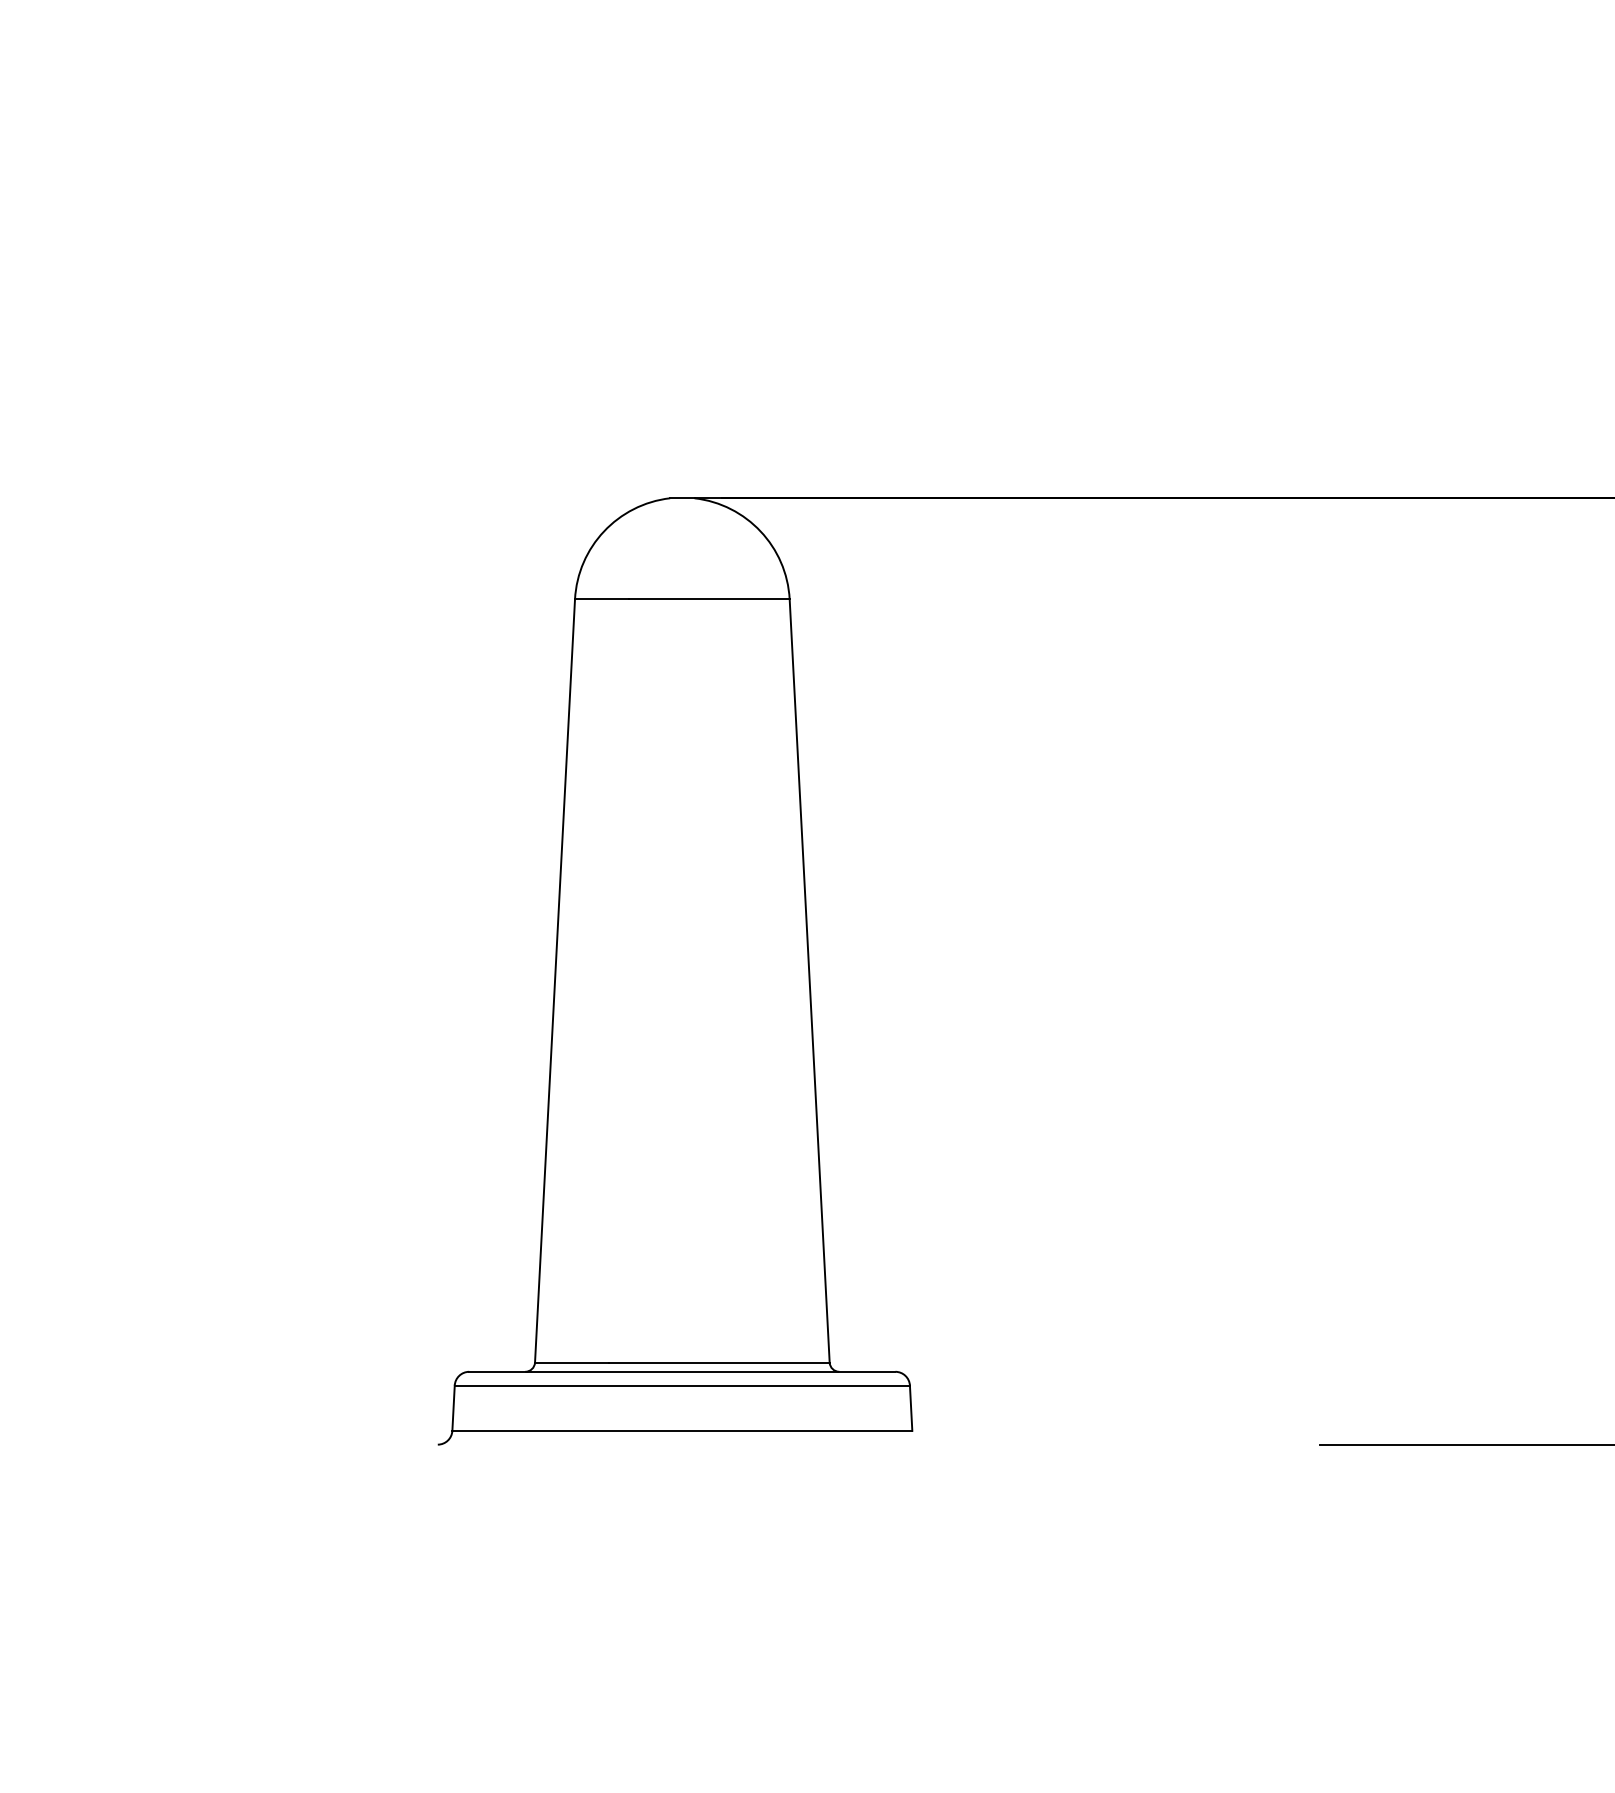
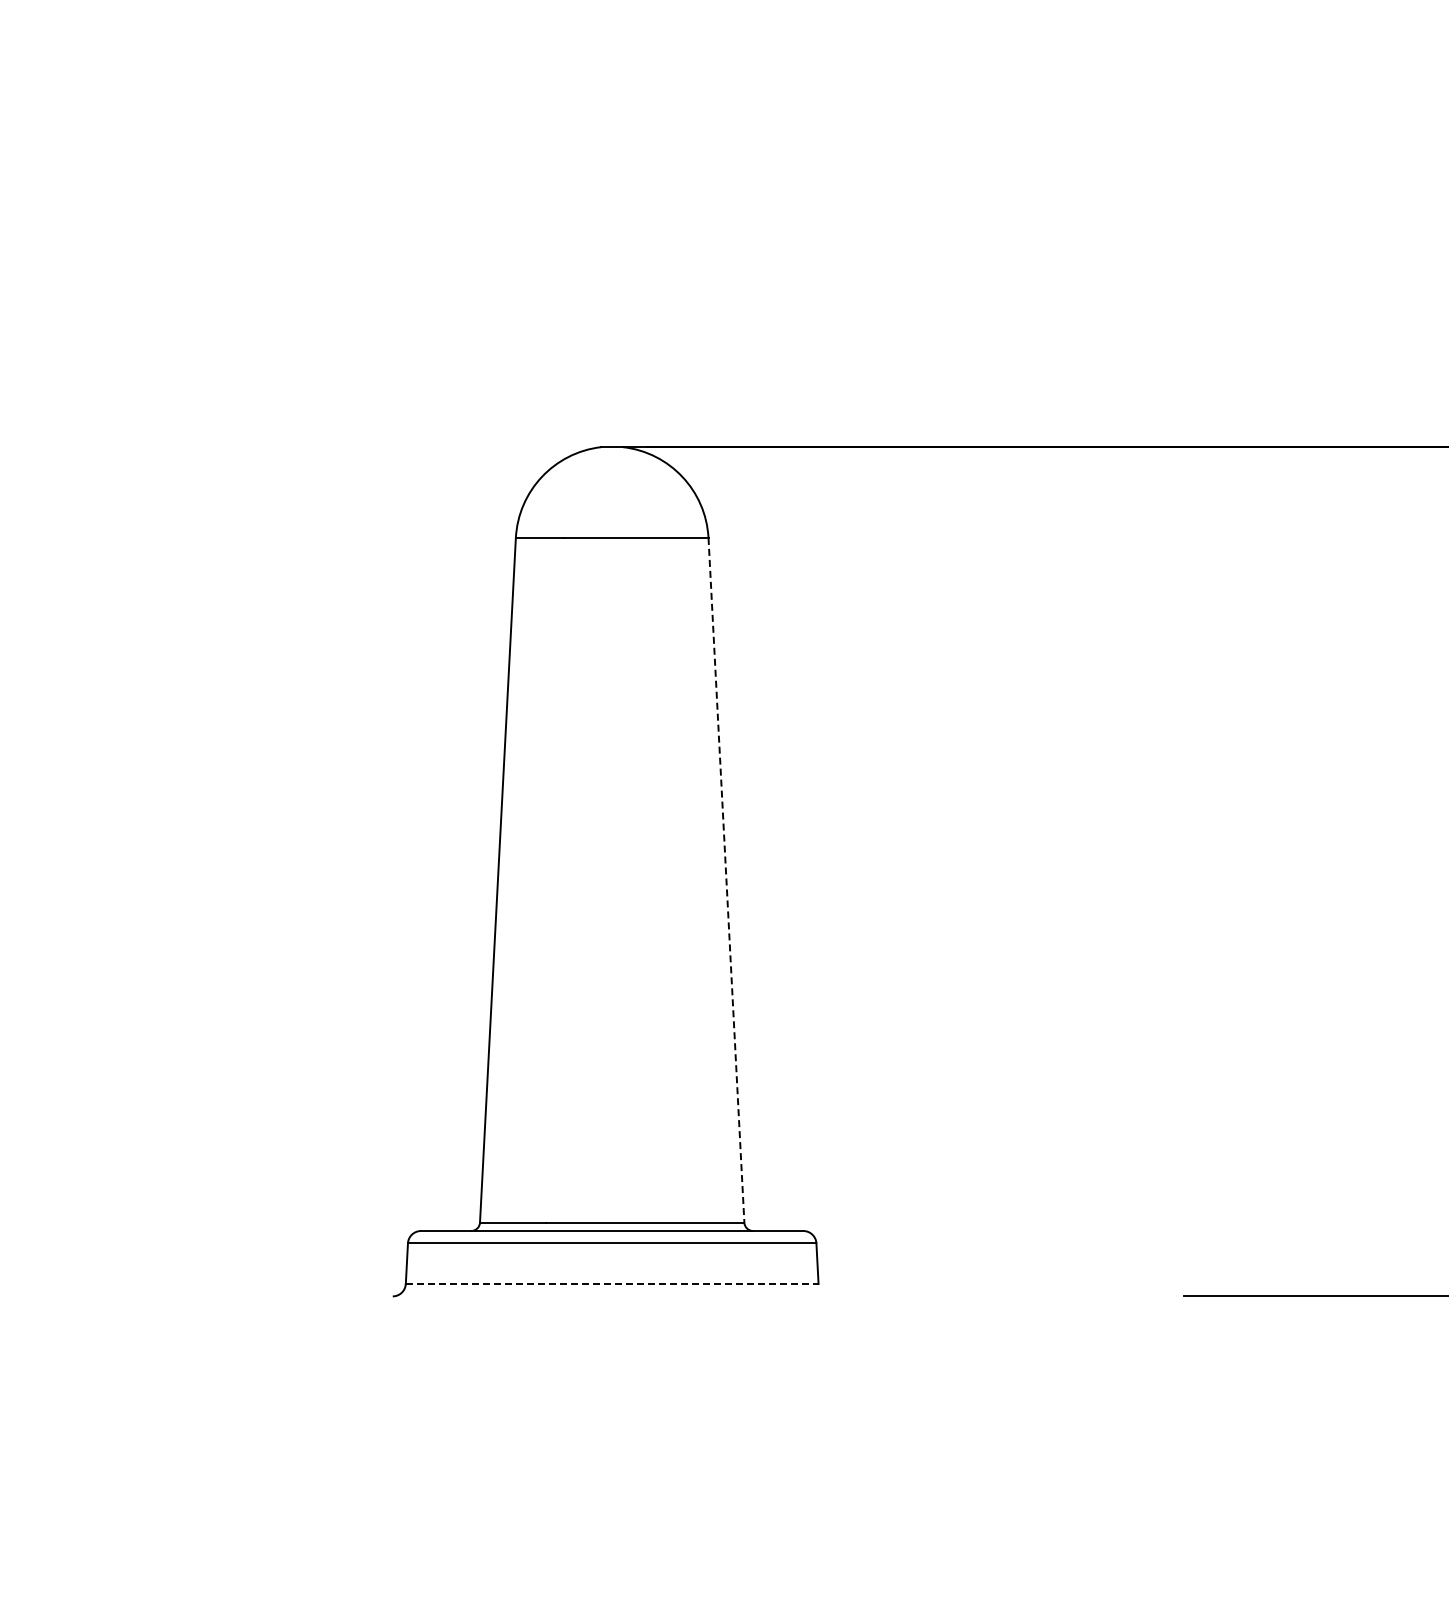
line: (809, 981) -> (726, 880), solid -> dashed
line: (682, 1430) -> (612, 1283), solid -> dashed

